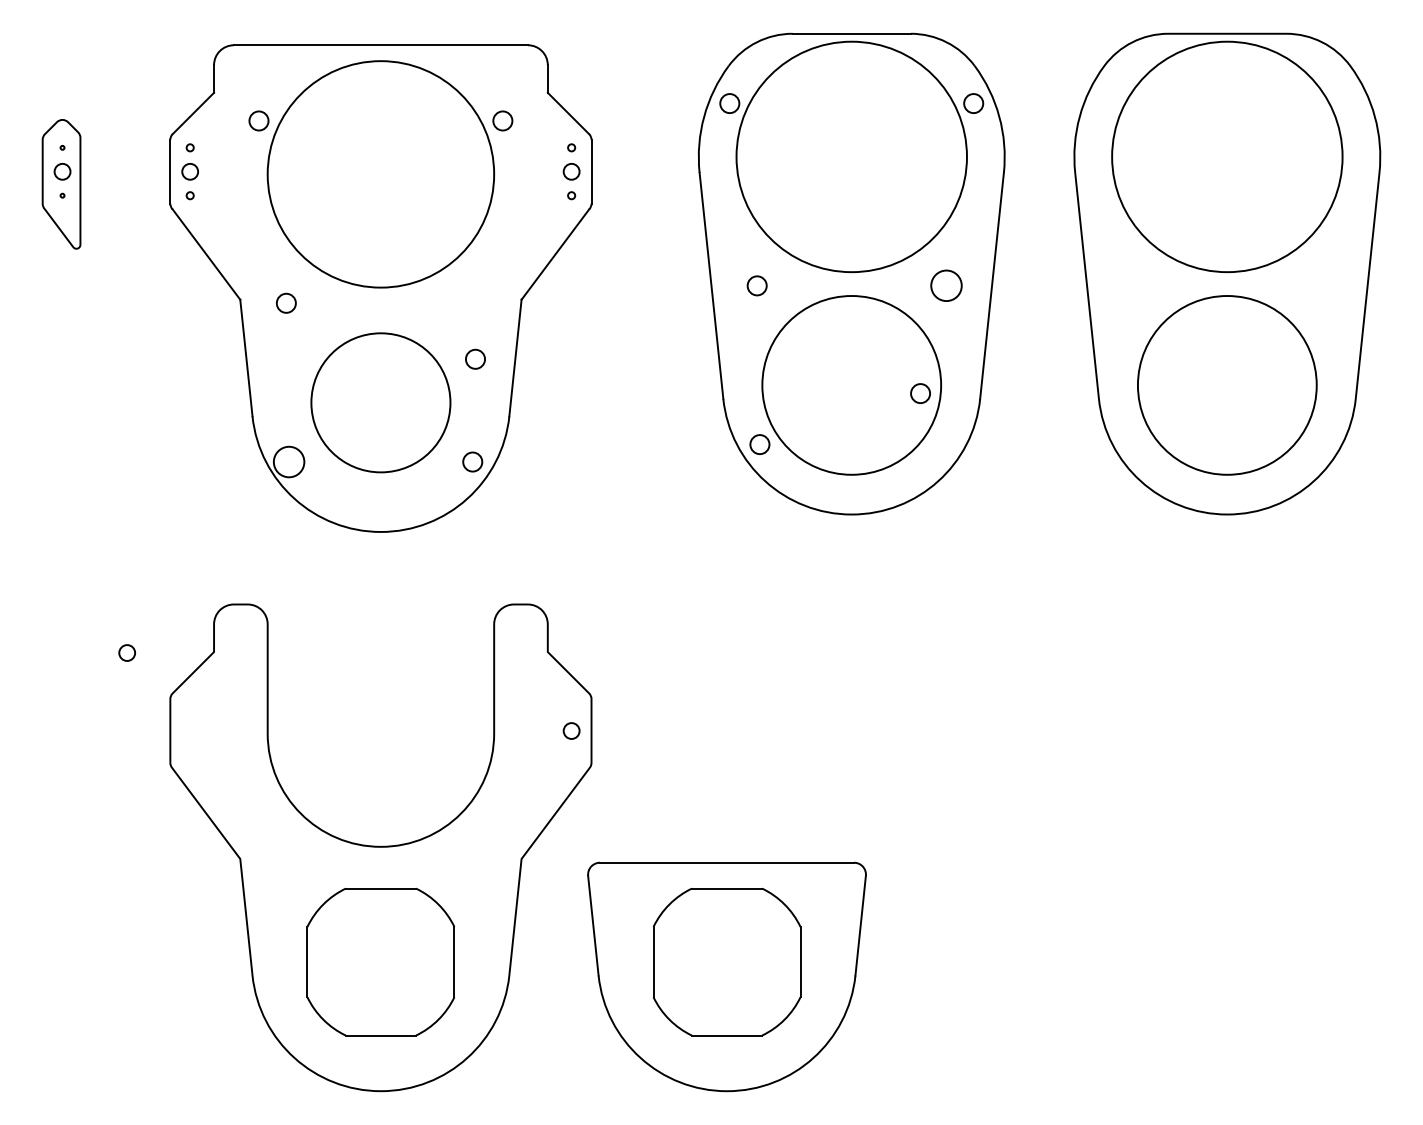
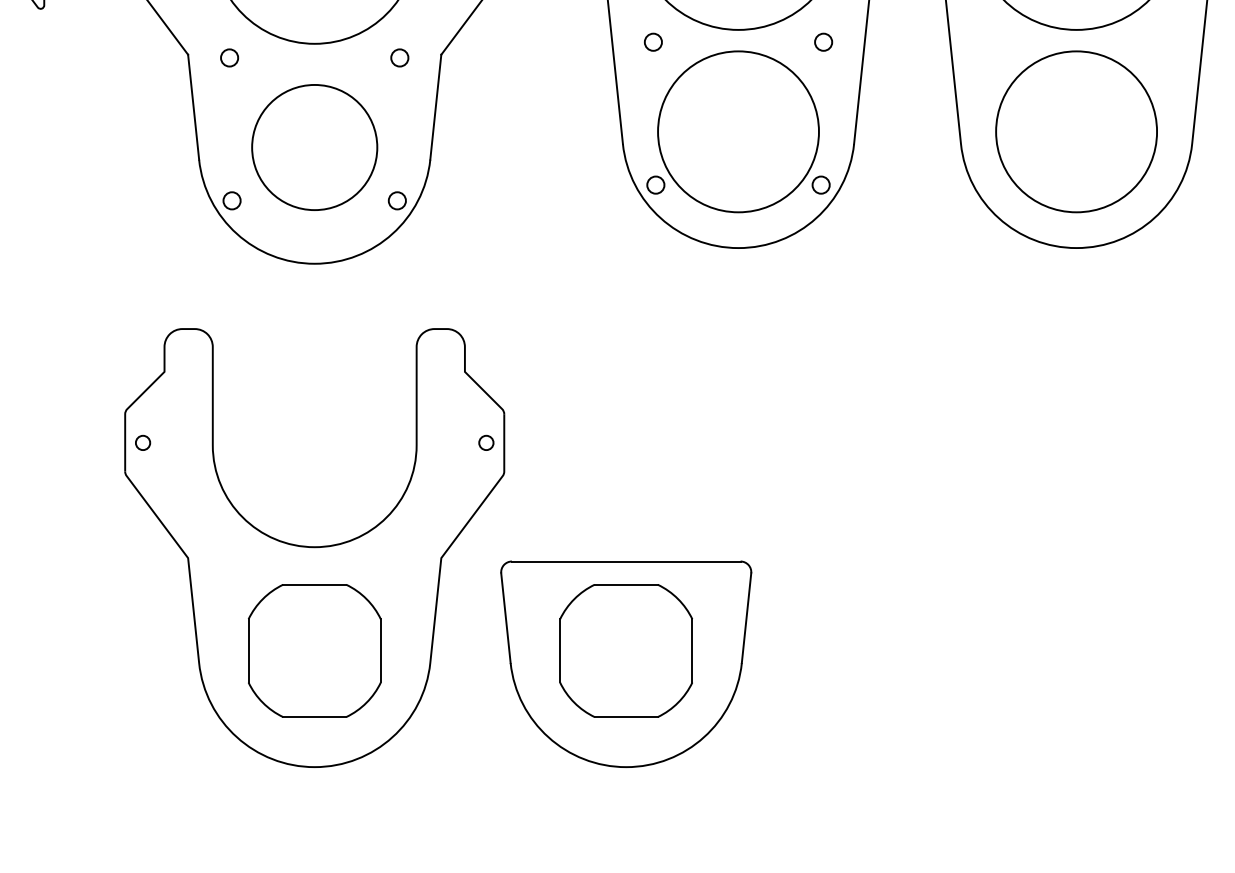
circle: (945, 285) -> (822, 41), size x0.62
circle: (475, 358) -> (399, 57), moved
circle: (920, 393) -> (821, 185), moved
circle: (288, 461) -> (231, 200), size x0.62
circle: (126, 652) -> (142, 442), moved

